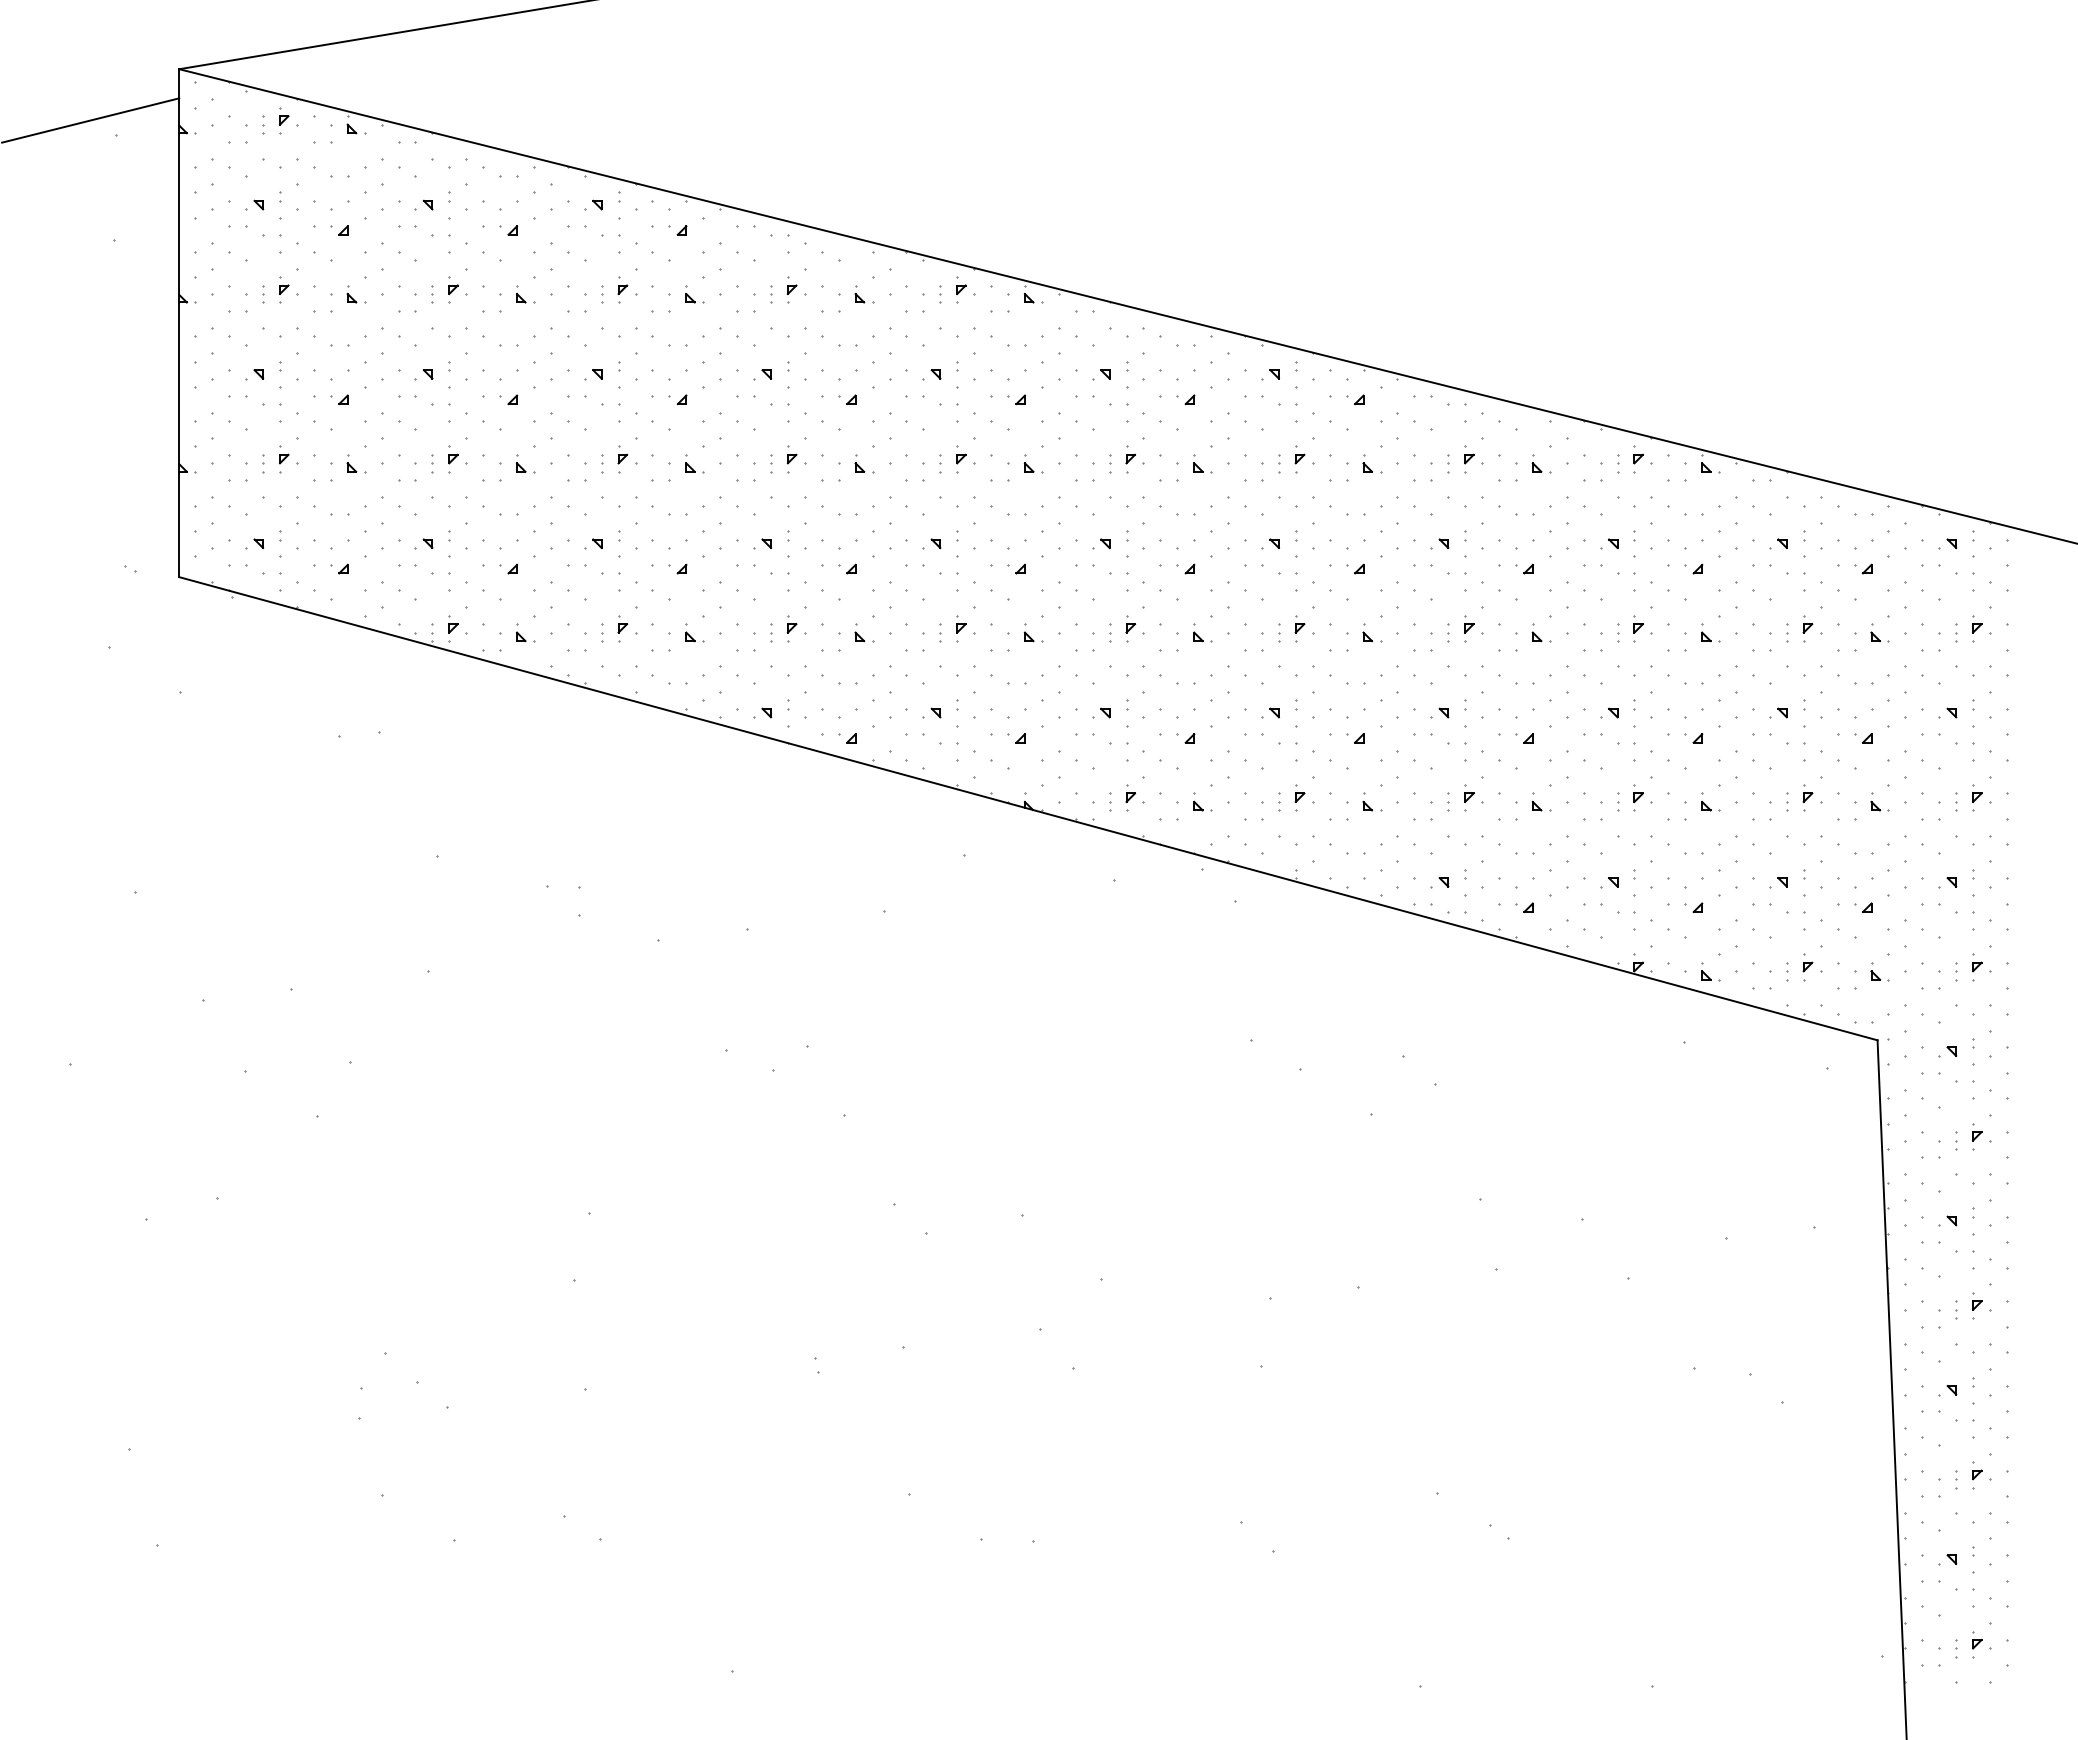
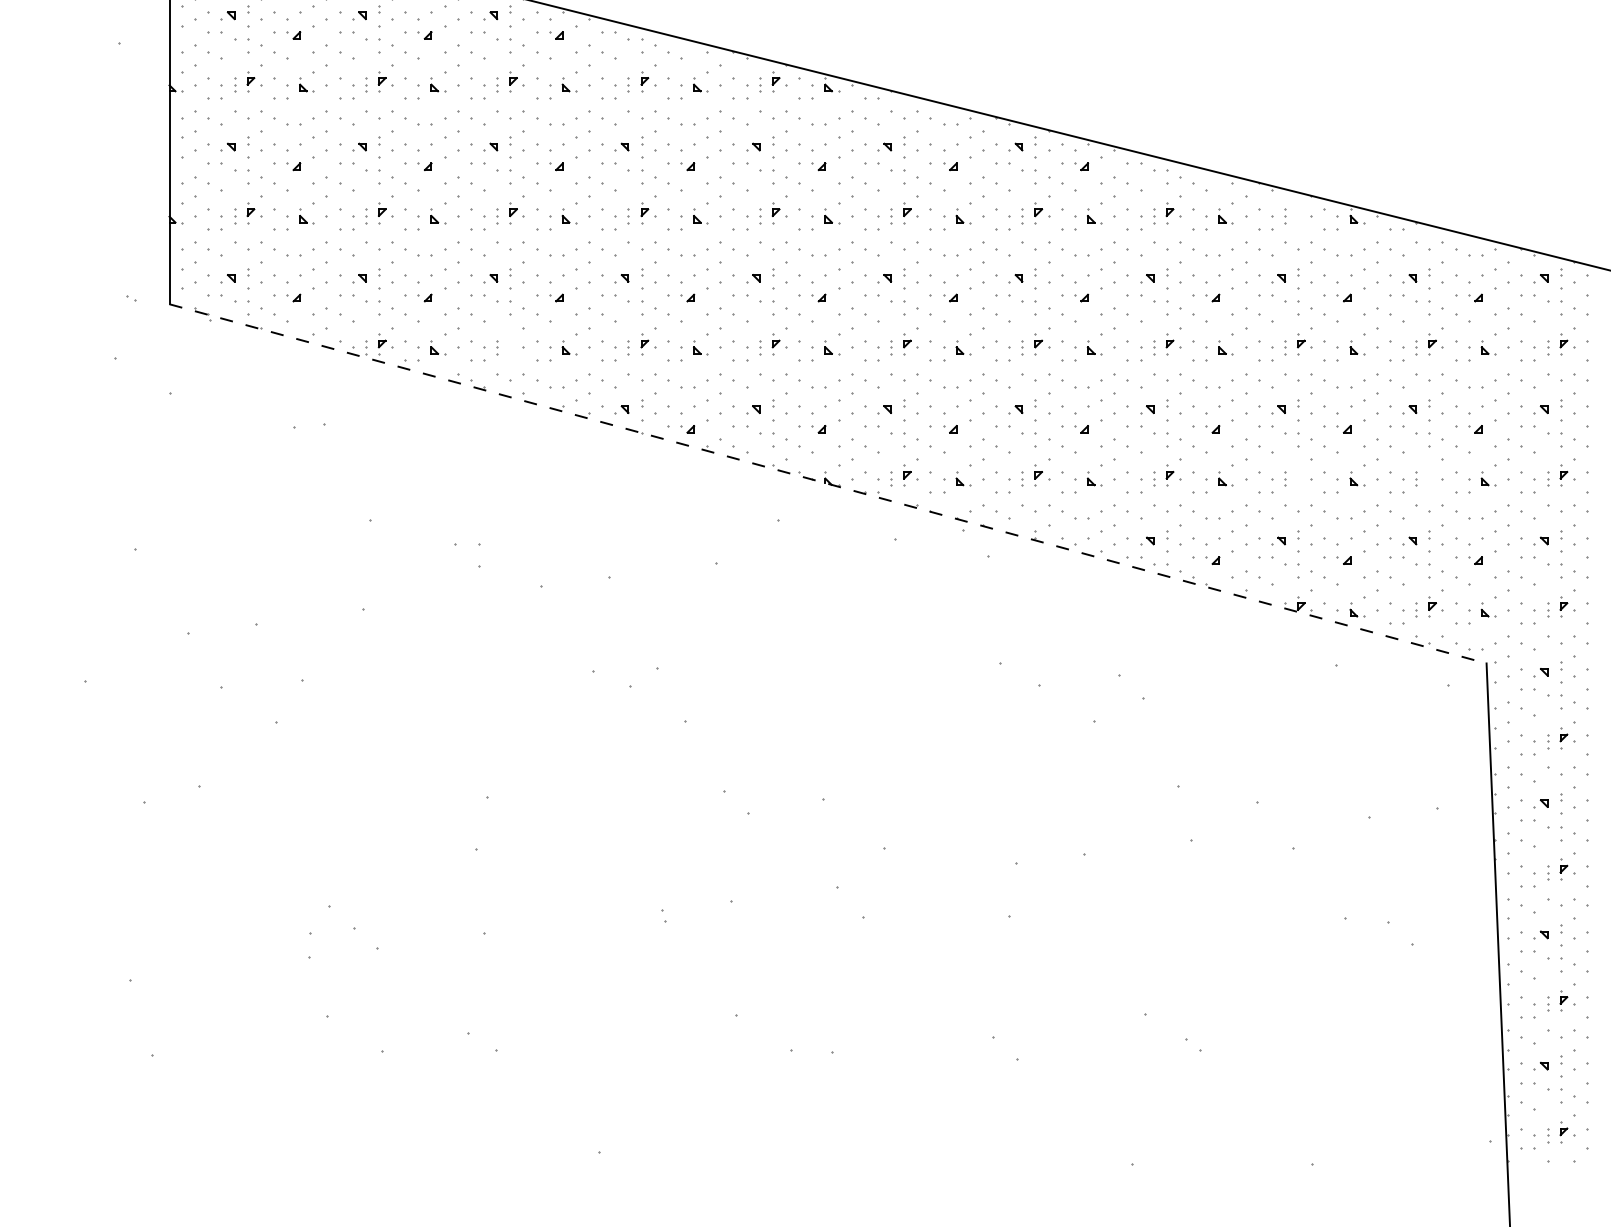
part: (1638, 459) -> (1301, 213), removed
part: (622, 628) -> (513, 344), removed
part: (1638, 797) -> (1301, 475), removed
part: (1807, 797) -> (1432, 475), removed
line: (1028, 808) -> (828, 483), solid -> dashed

